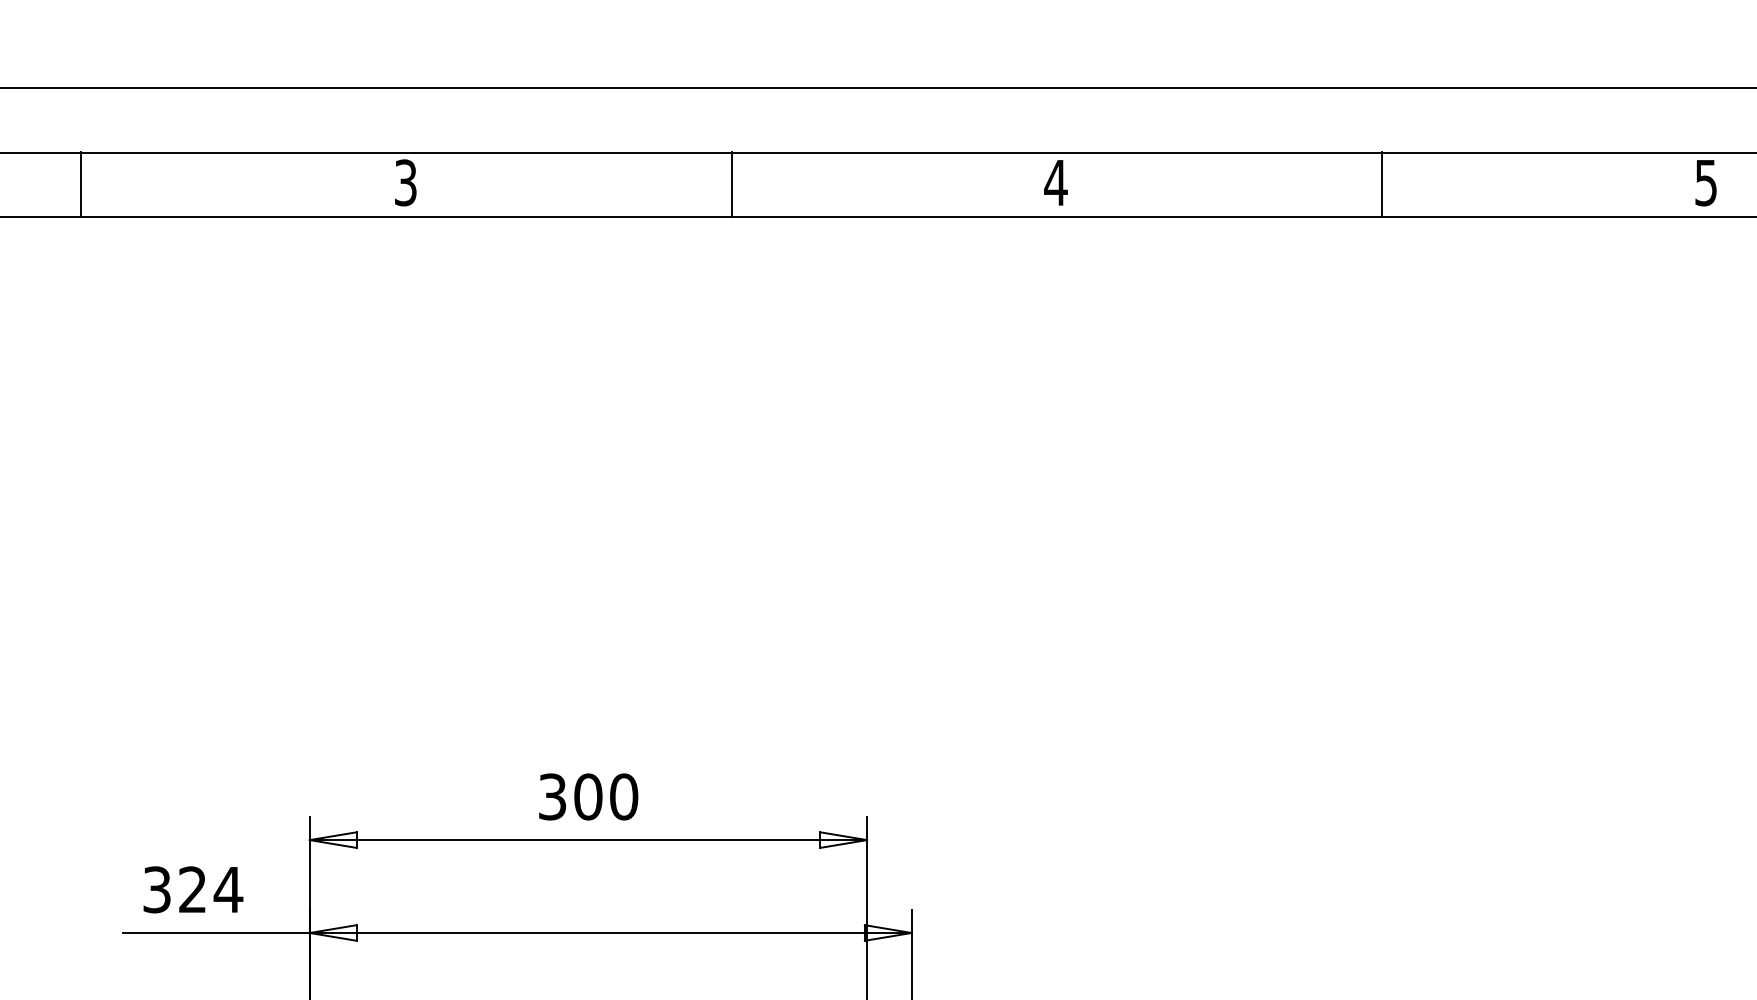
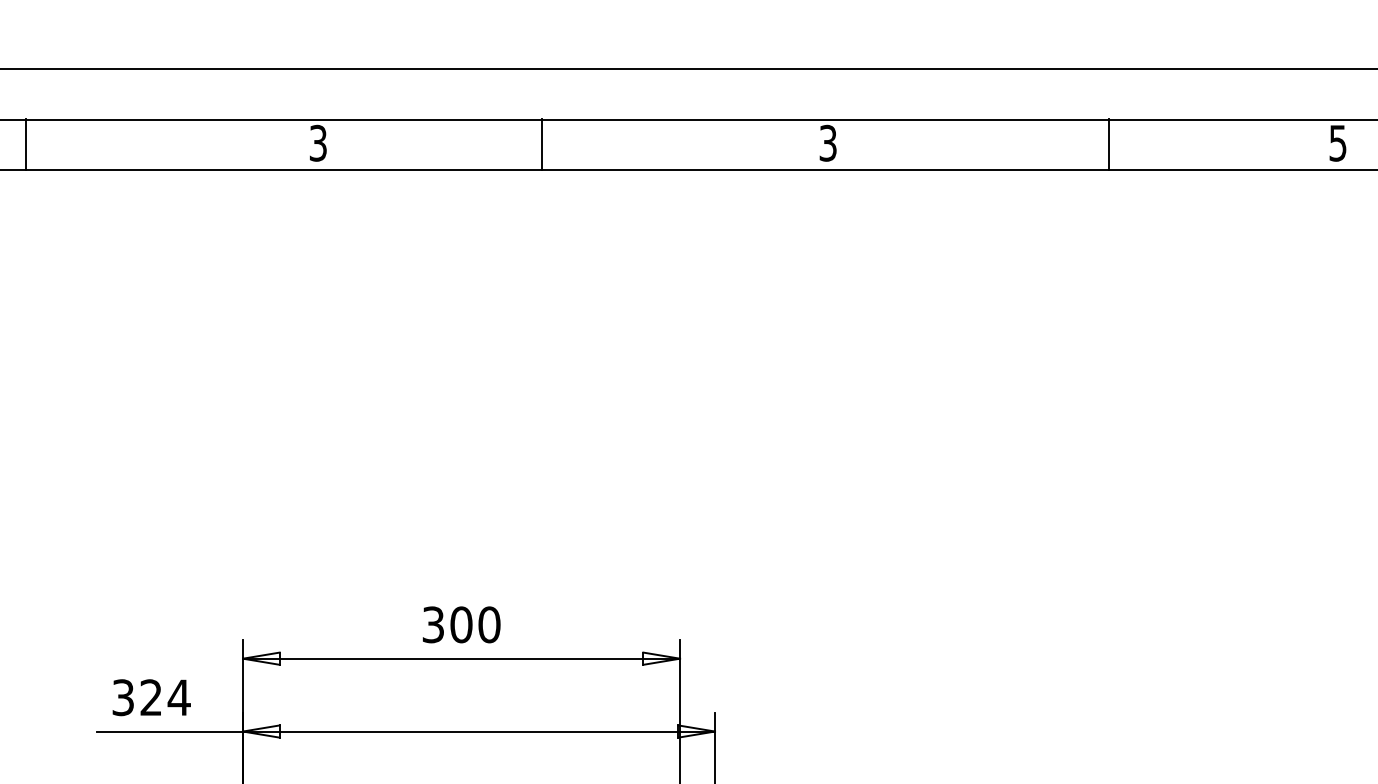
text: (1055, 181) -> (827, 142), 4 -> 3
line: (80, 184) -> (25, 144), moved
line: (731, 184) -> (541, 144), moved
line: (1381, 184) -> (1108, 144), moved

